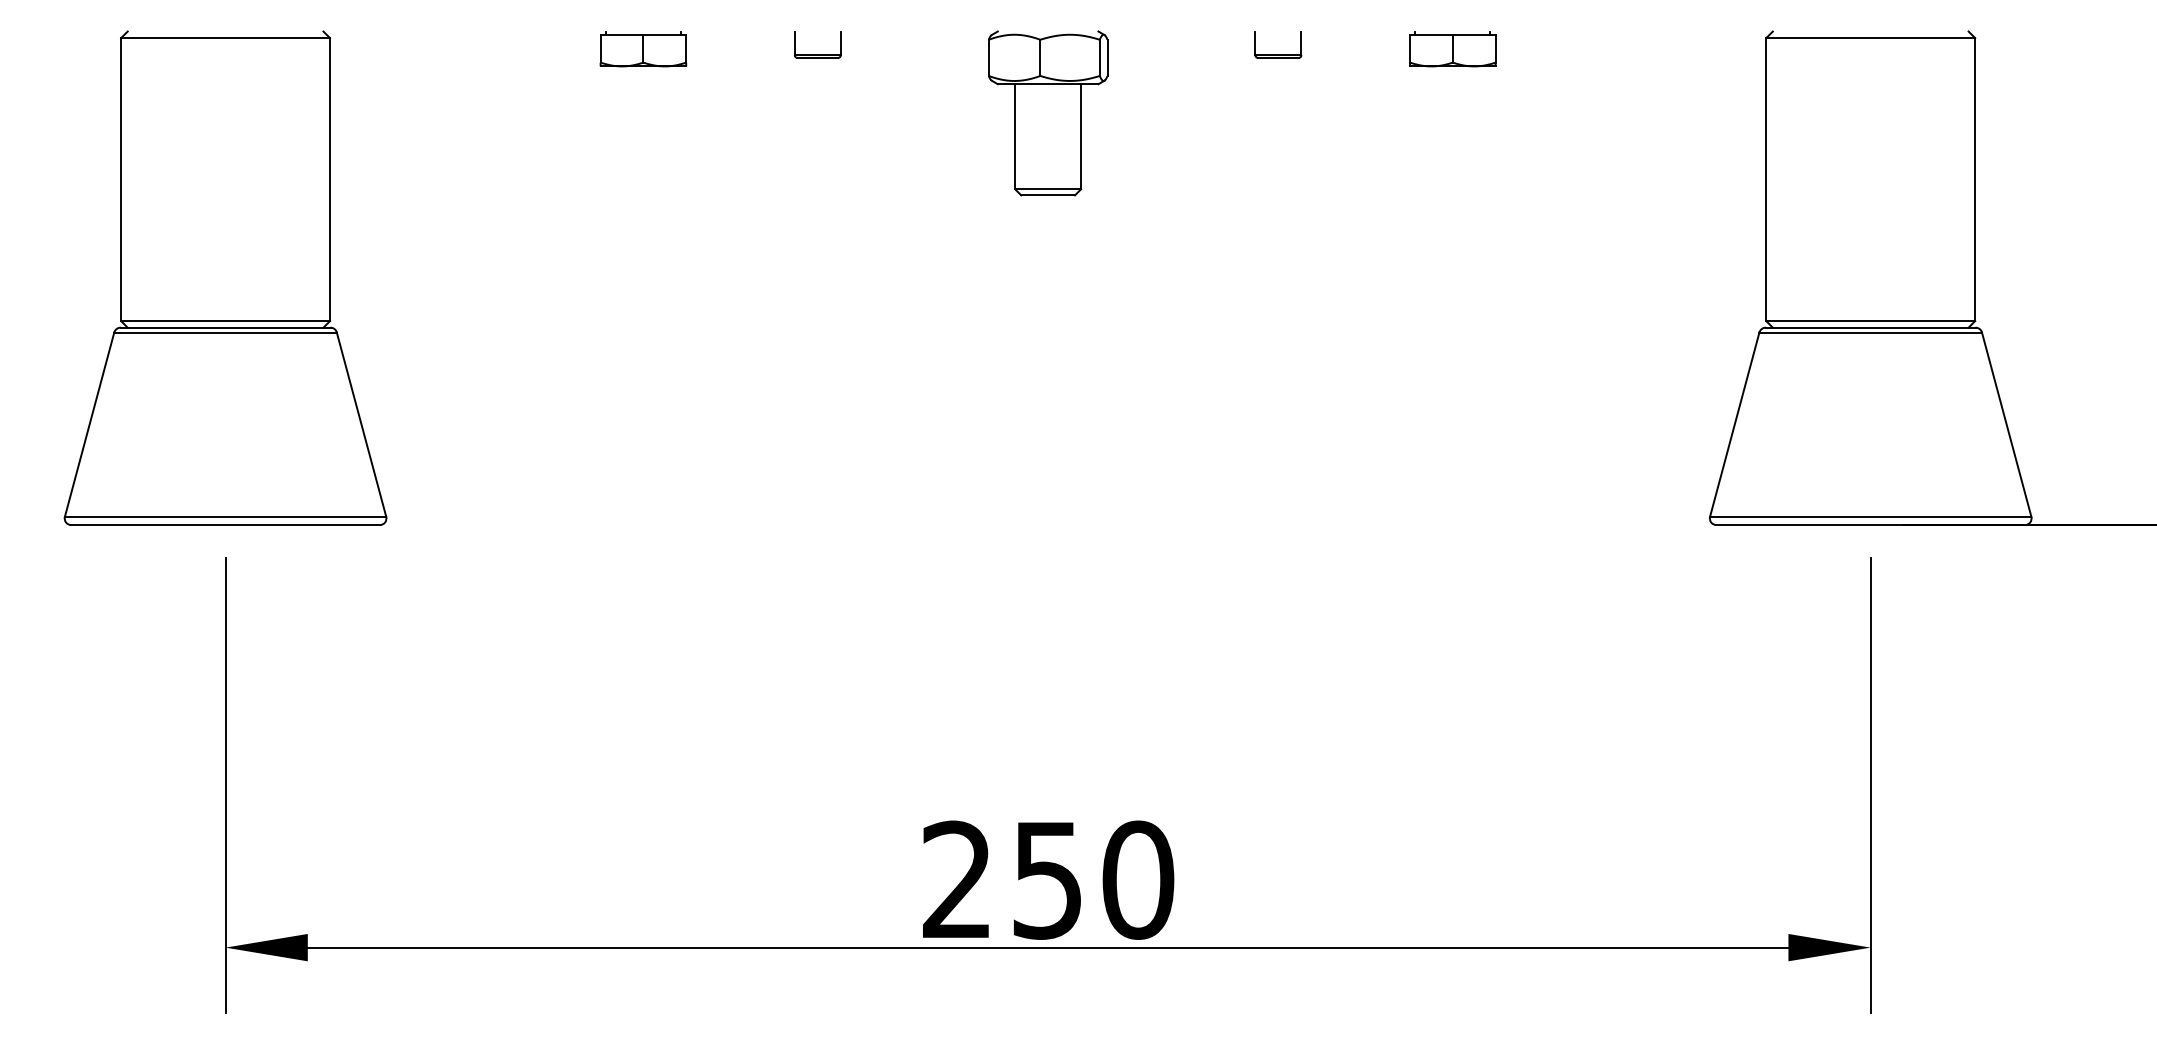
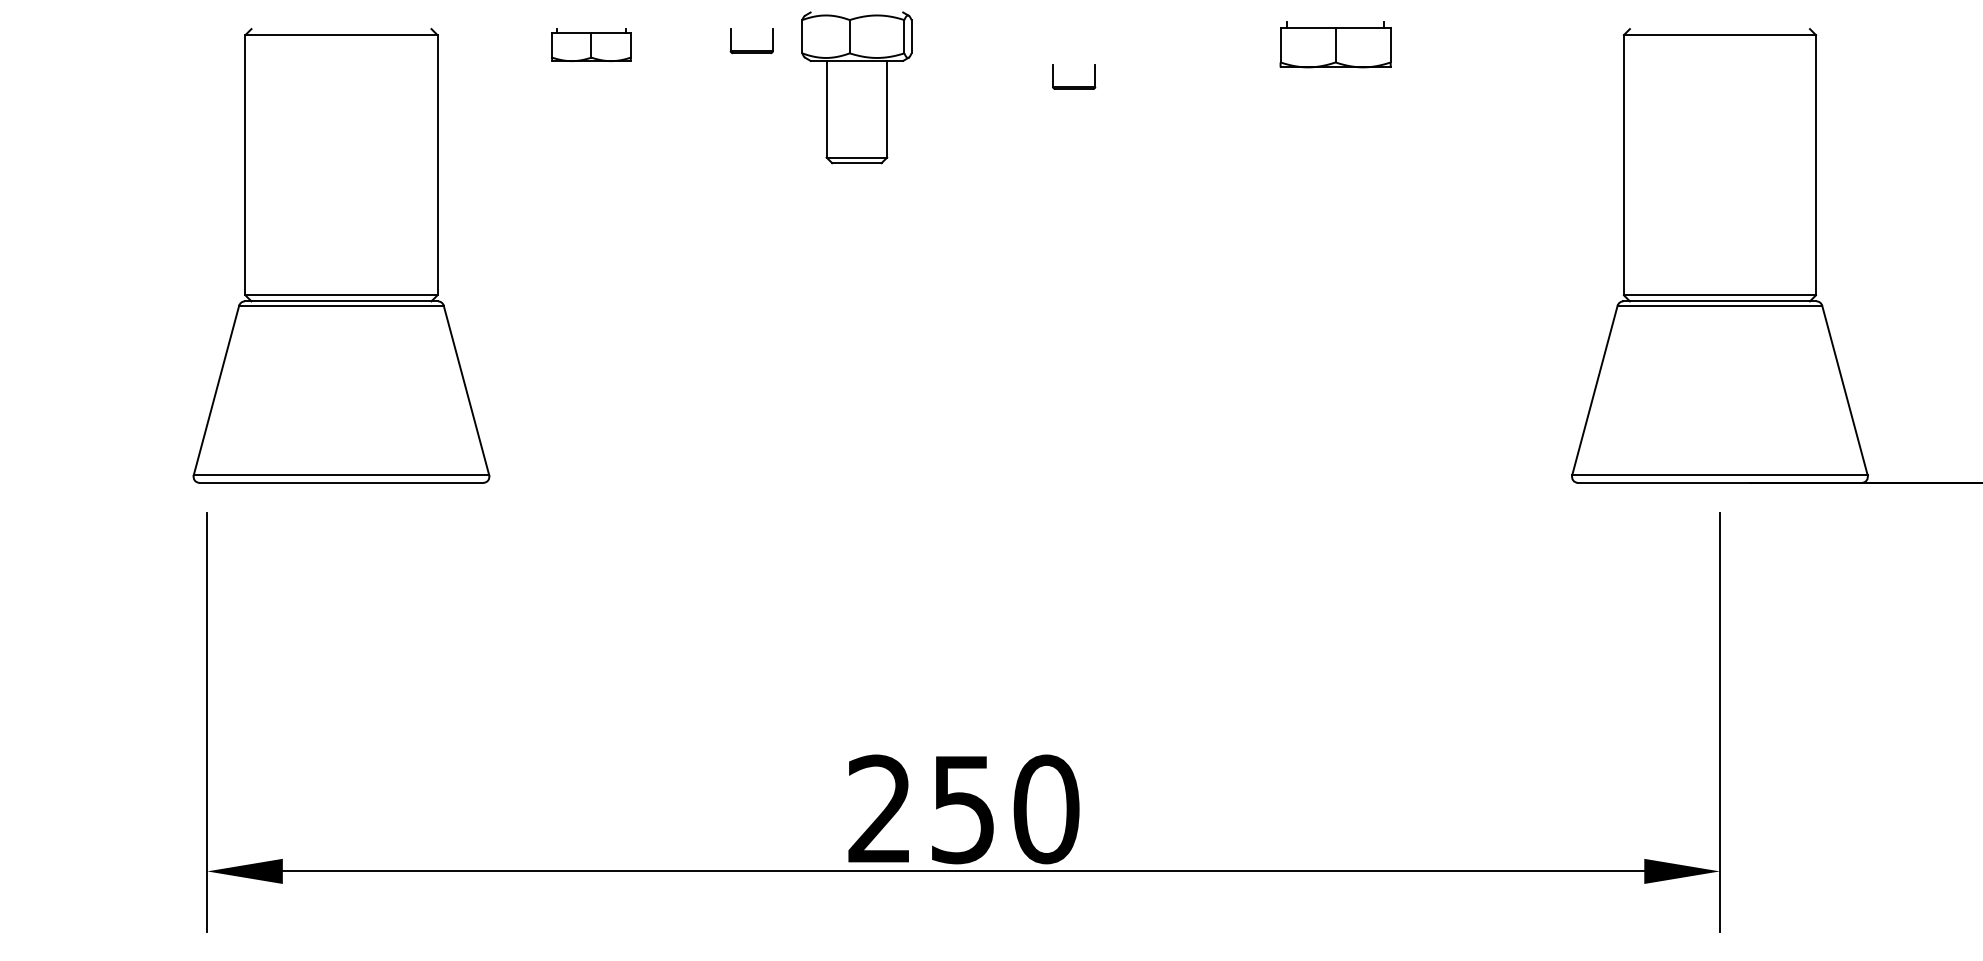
part: (1452, 49) -> (1335, 45), size x1.4
part: (1278, 54) -> (1074, 86), moved
part: (1048, 113) -> (857, 87), moved
part: (225, 277) -> (341, 255), moved

